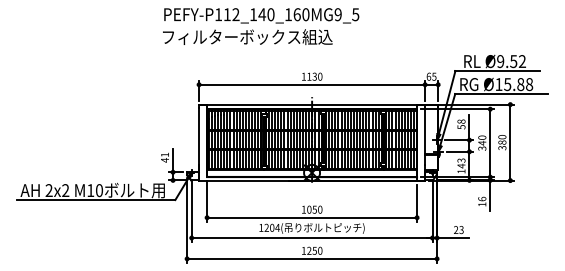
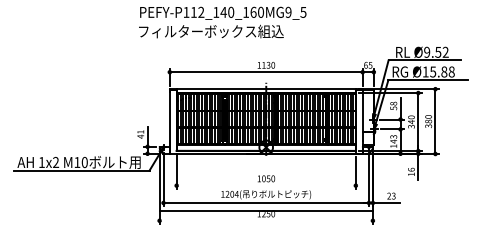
text: (48, 190) -> (41, 162), 2x2 -> 1x2
line: (312, 217) -> (266, 185), removed
line: (312, 258) -> (266, 210), moved

